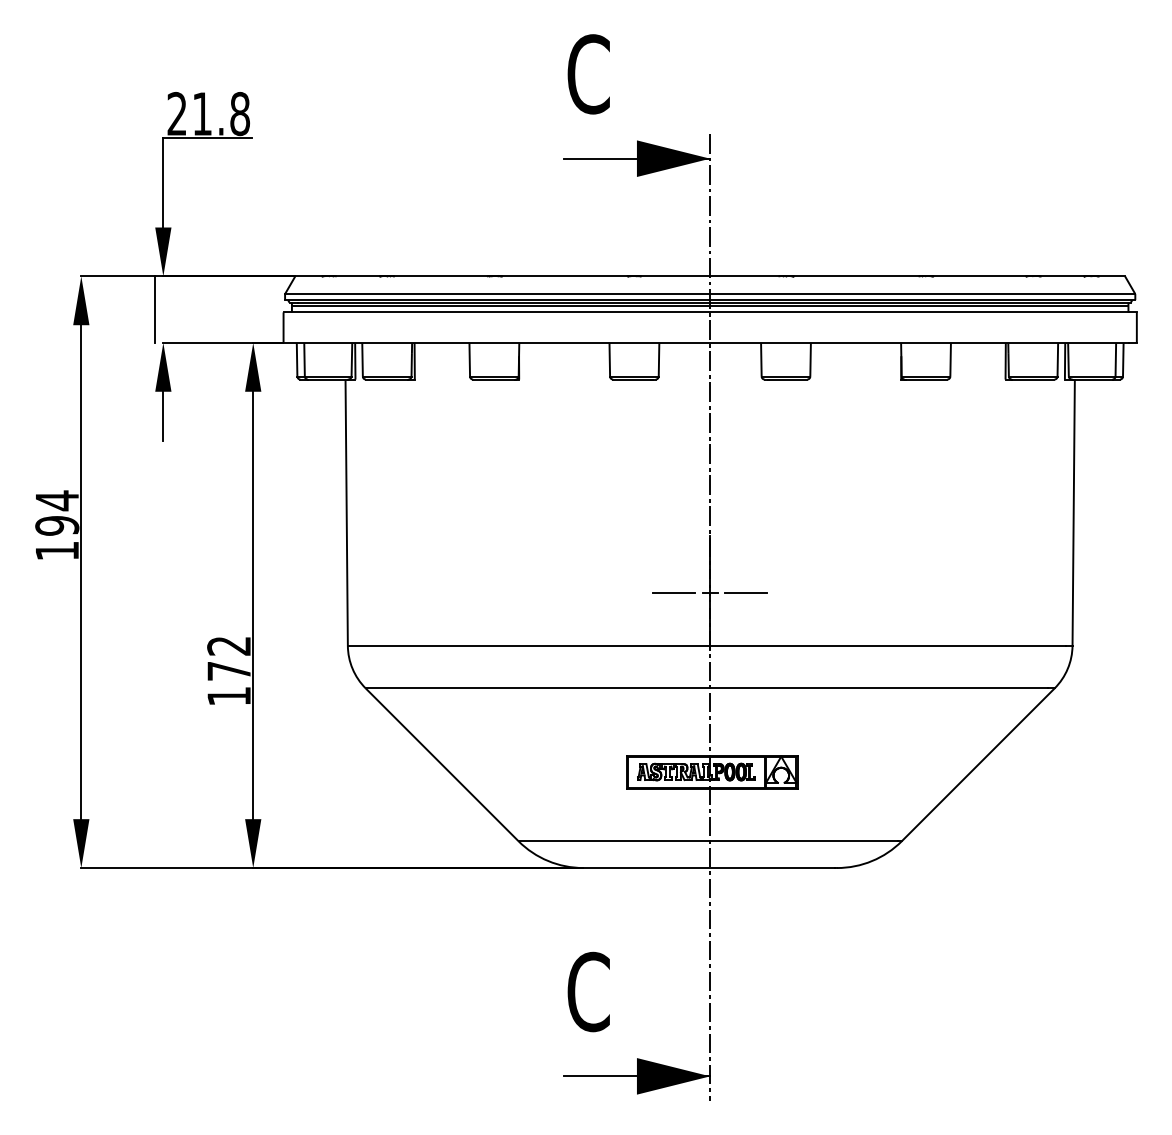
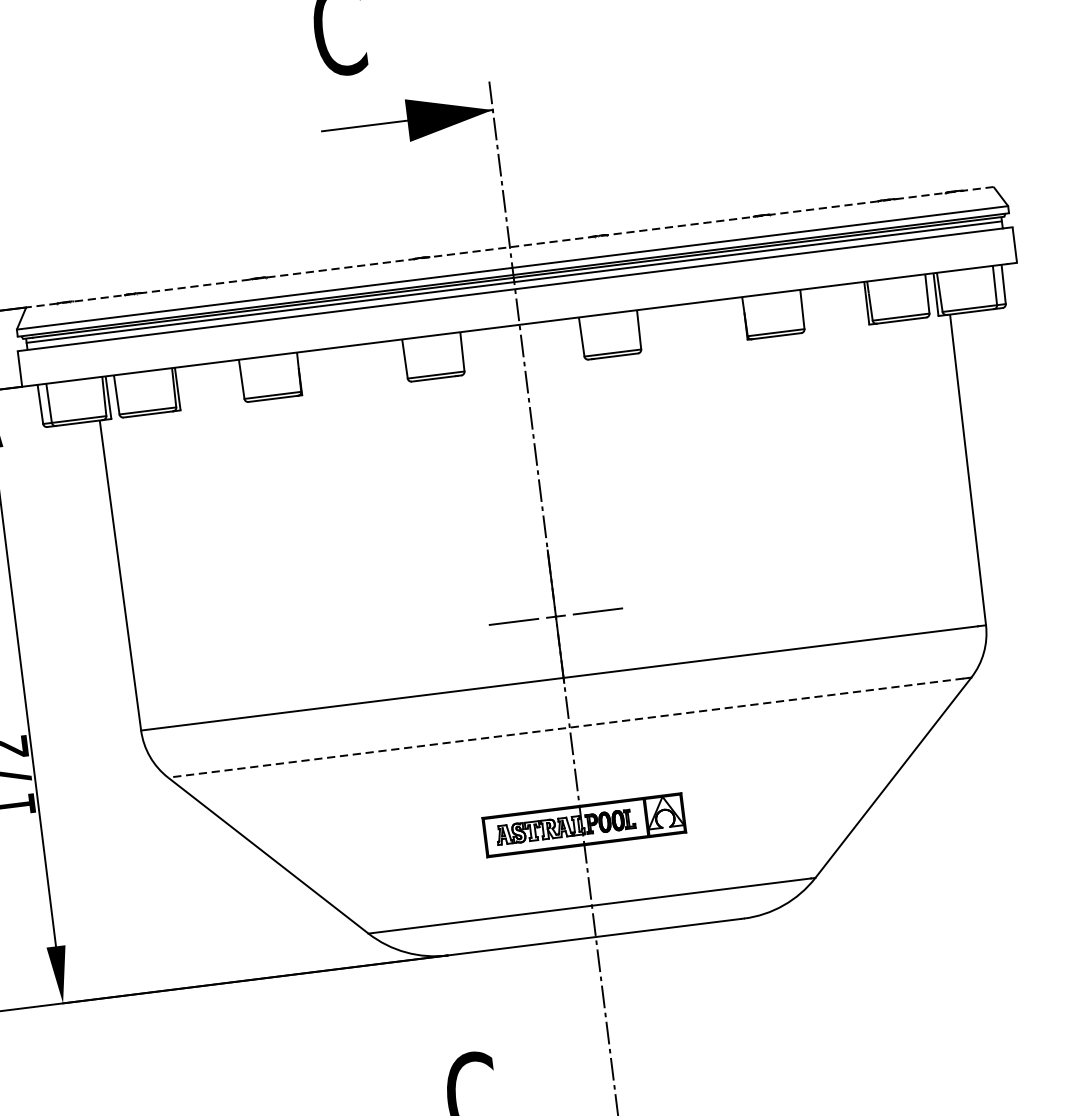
line: (710, 276) -> (510, 247), solid -> dashed
line: (706, 688) -> (565, 728), solid -> dashed

